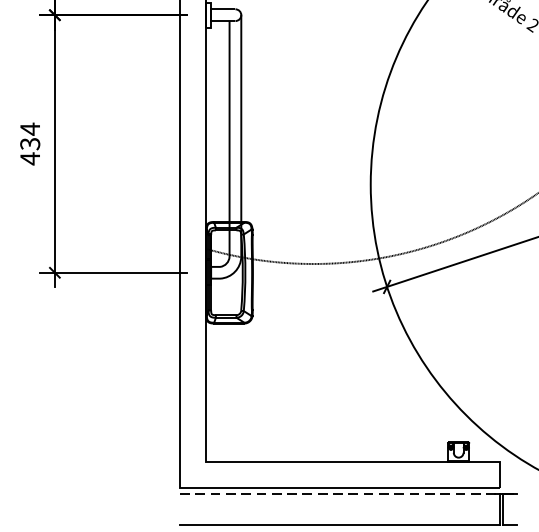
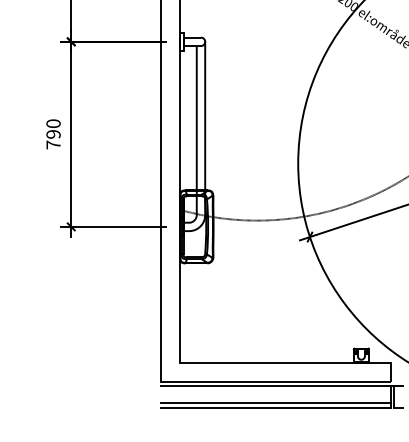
text: (30, 144) -> (53, 134), 434 -> 790
line: (339, 494) -> (275, 386), dashed -> solid
line: (339, 517) -> (275, 402), added

